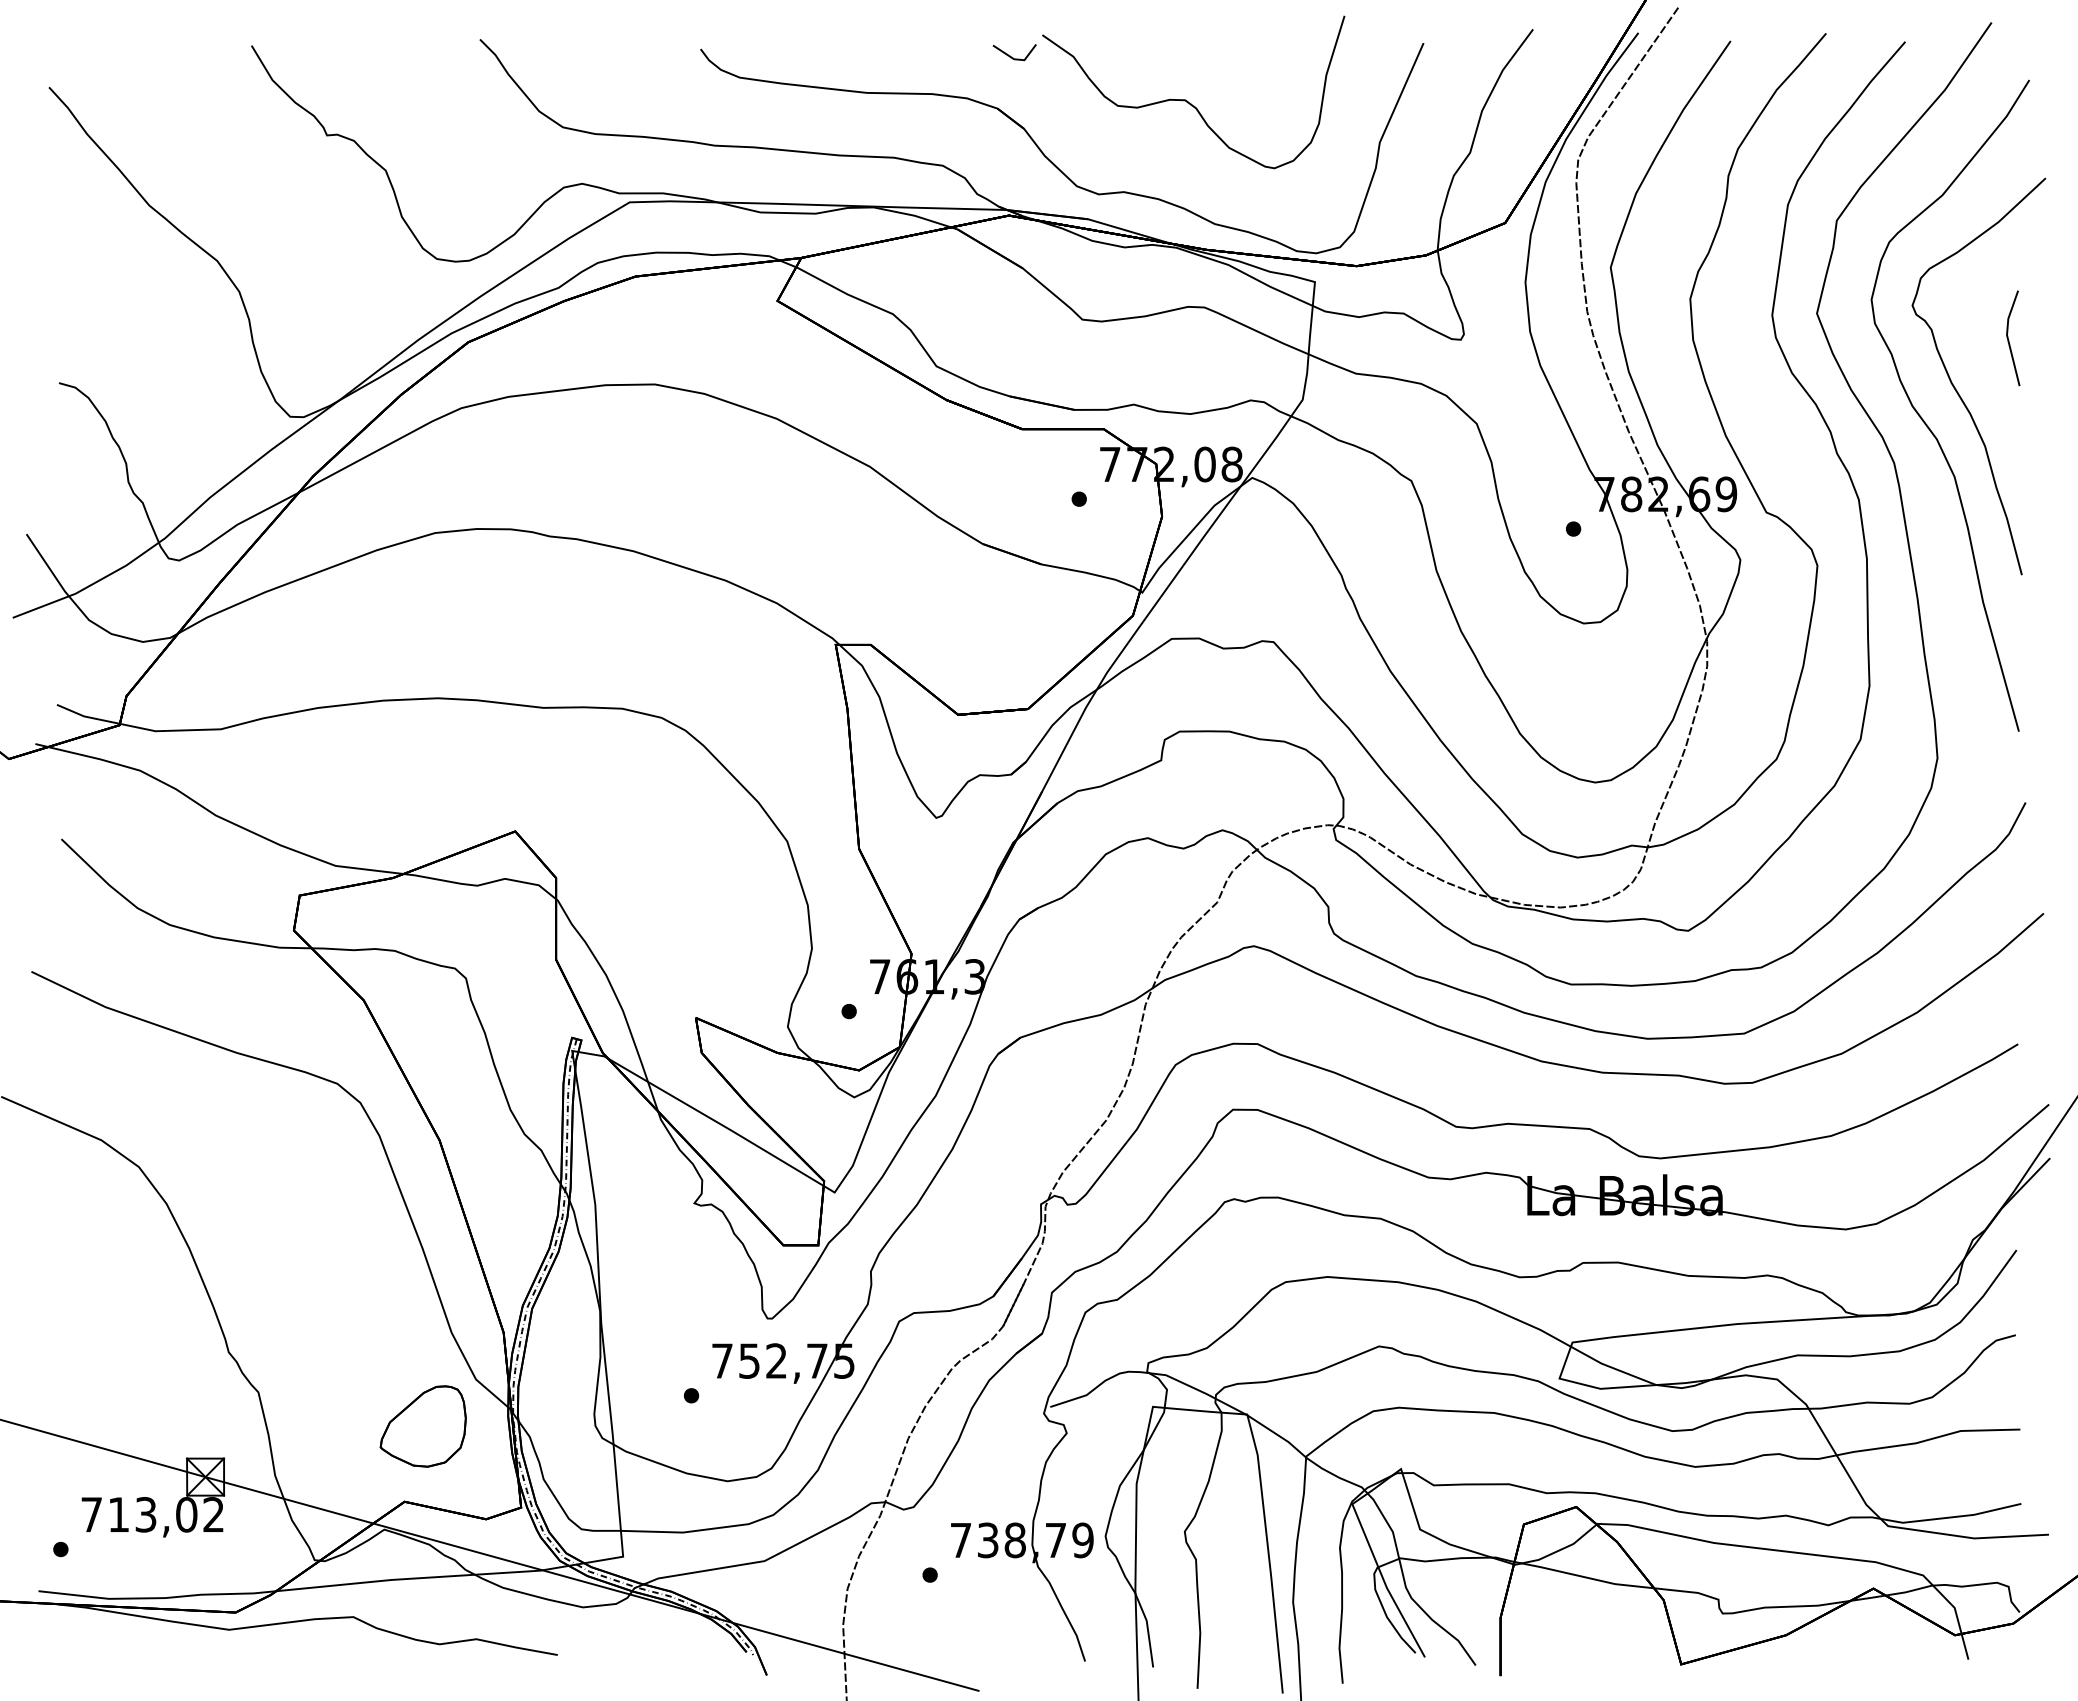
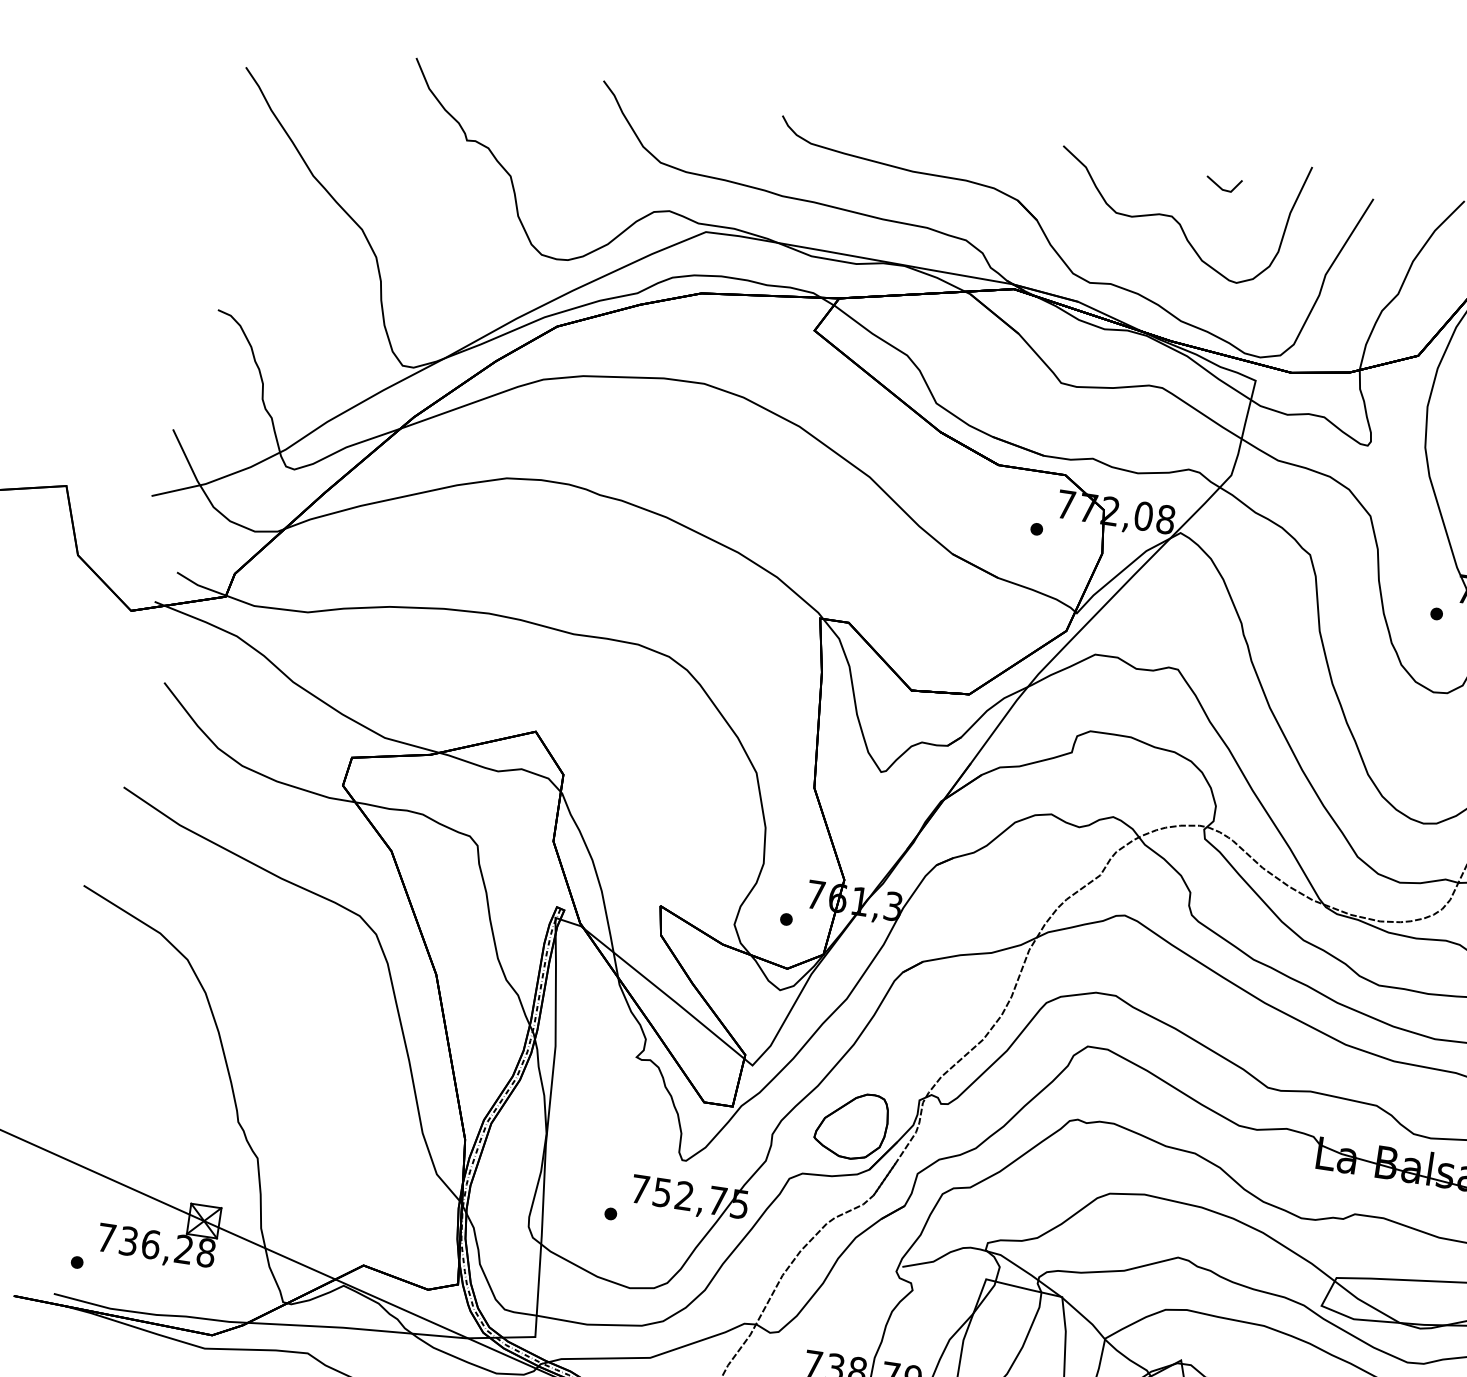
line: (1010, 55) -> (1220, 186), moved
part: (422, 1426) -> (851, 1125), moved
text: (166, 1514) -> (167, 1246), 713,02 -> 736,28

